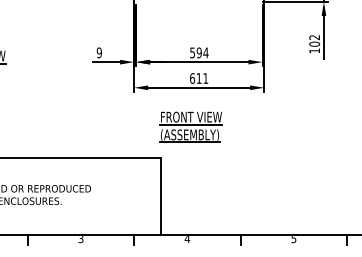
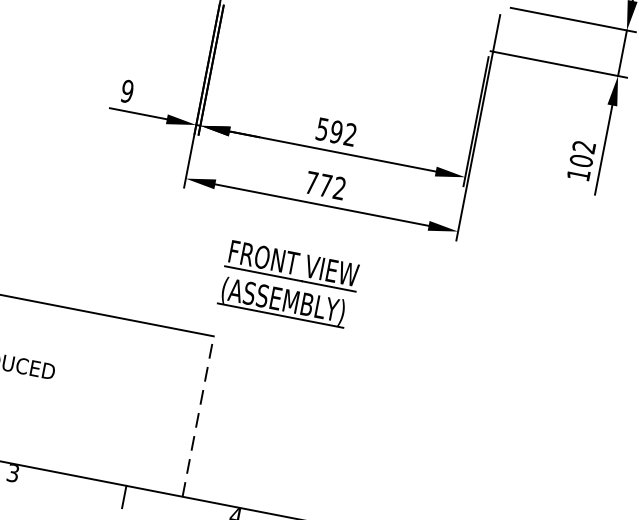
text: (205, 52) -> (349, 133), 594 -> 592
text: (198, 78) -> (324, 185), 611 -> 772
line: (161, 195) -> (199, 415), solid -> dashed

